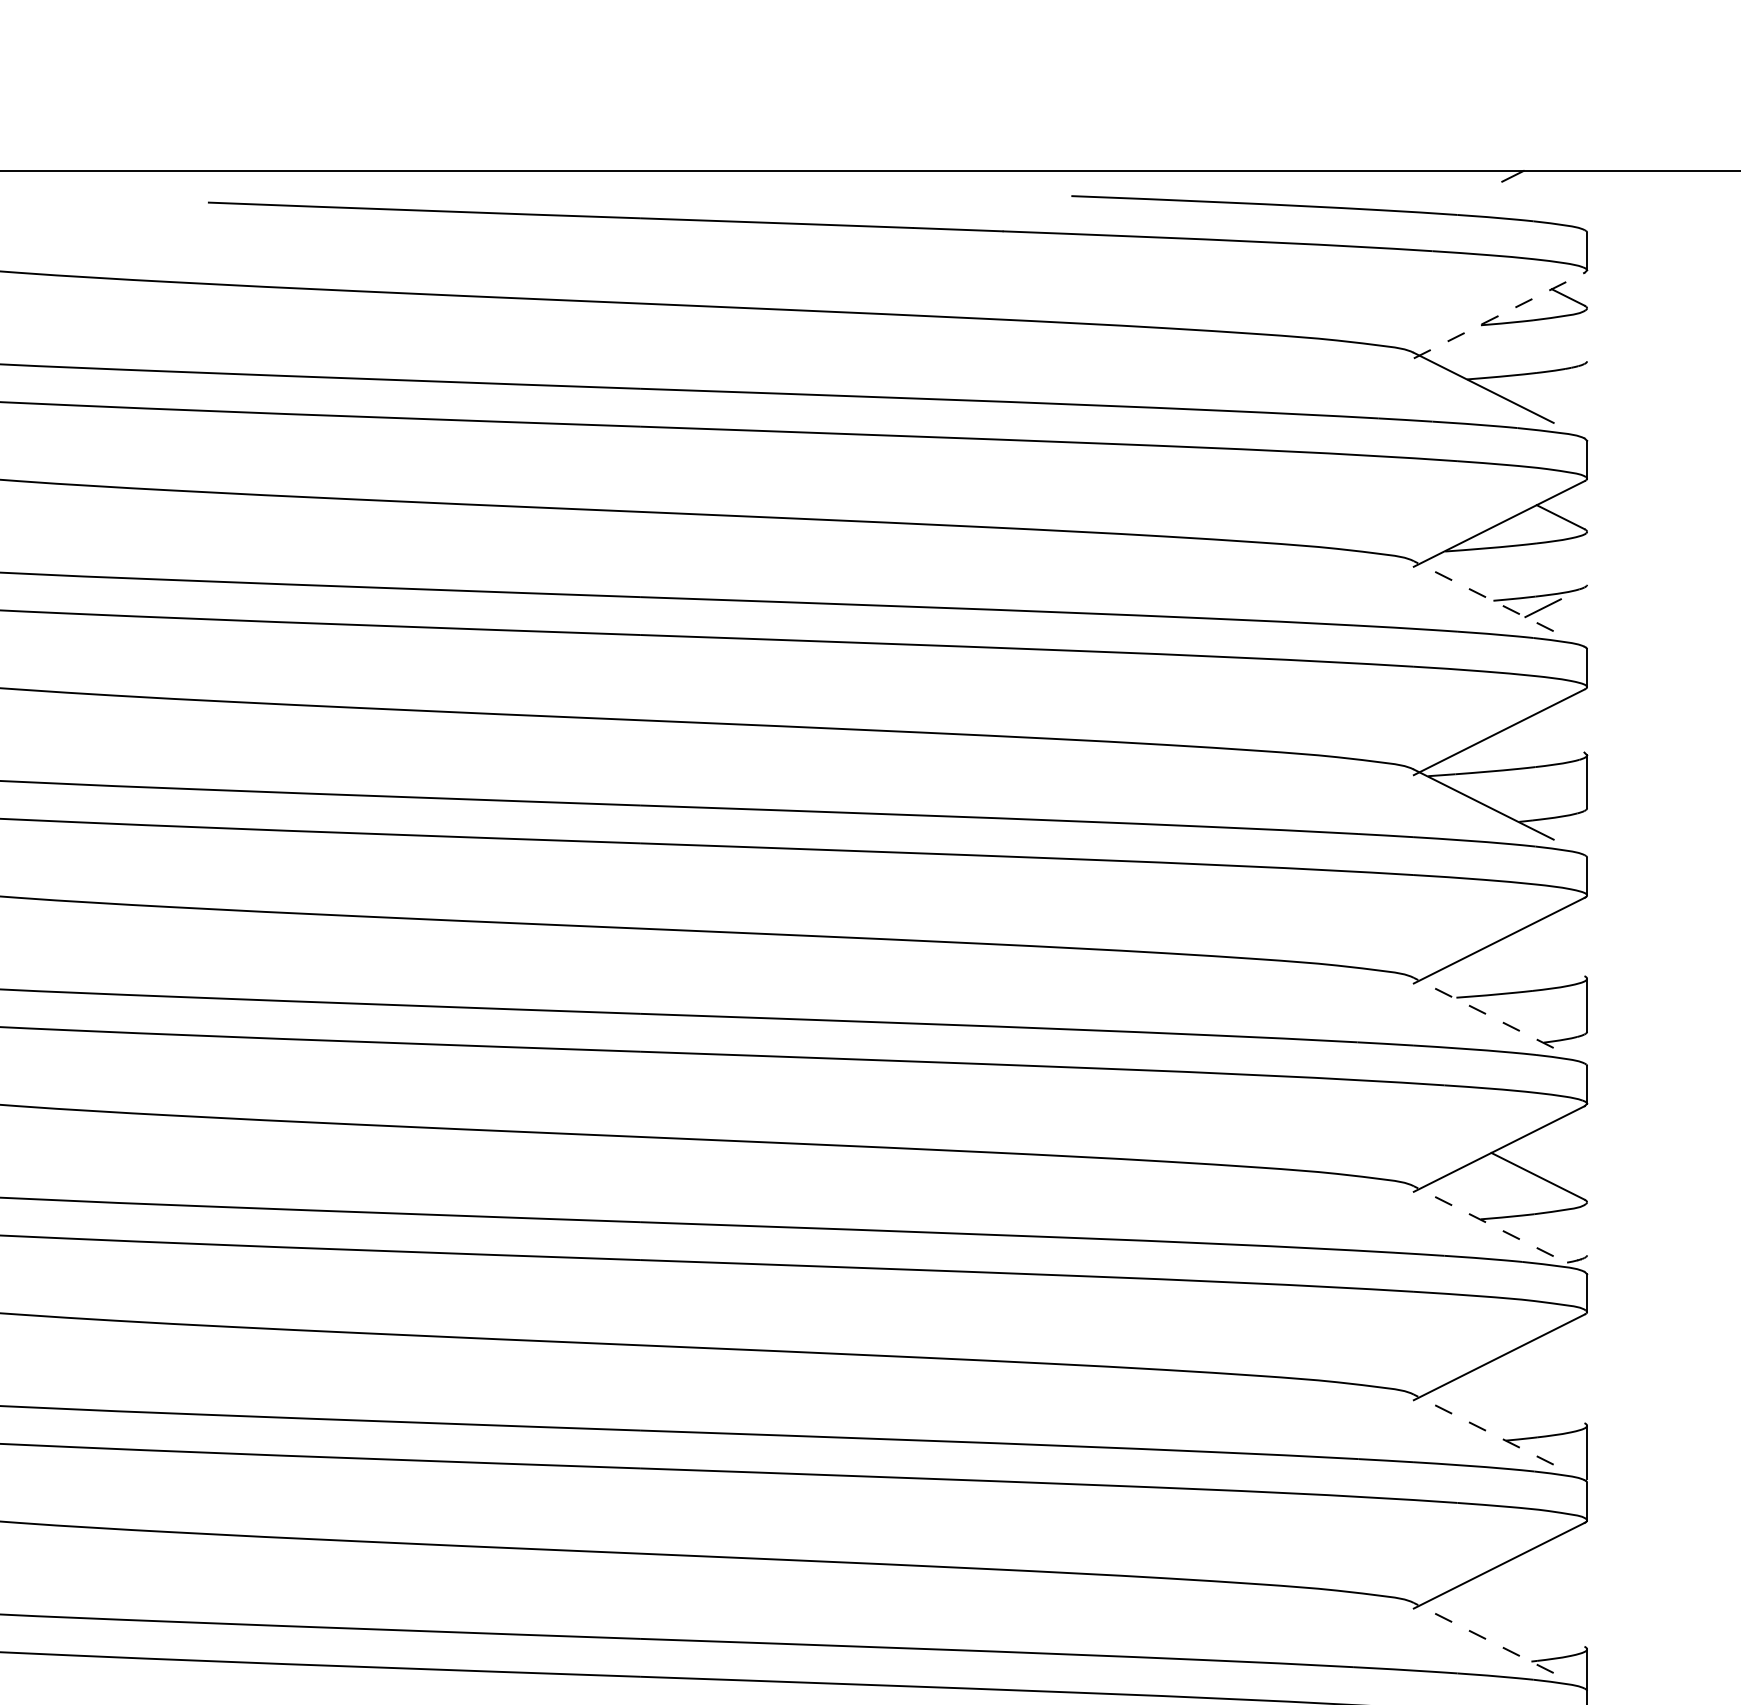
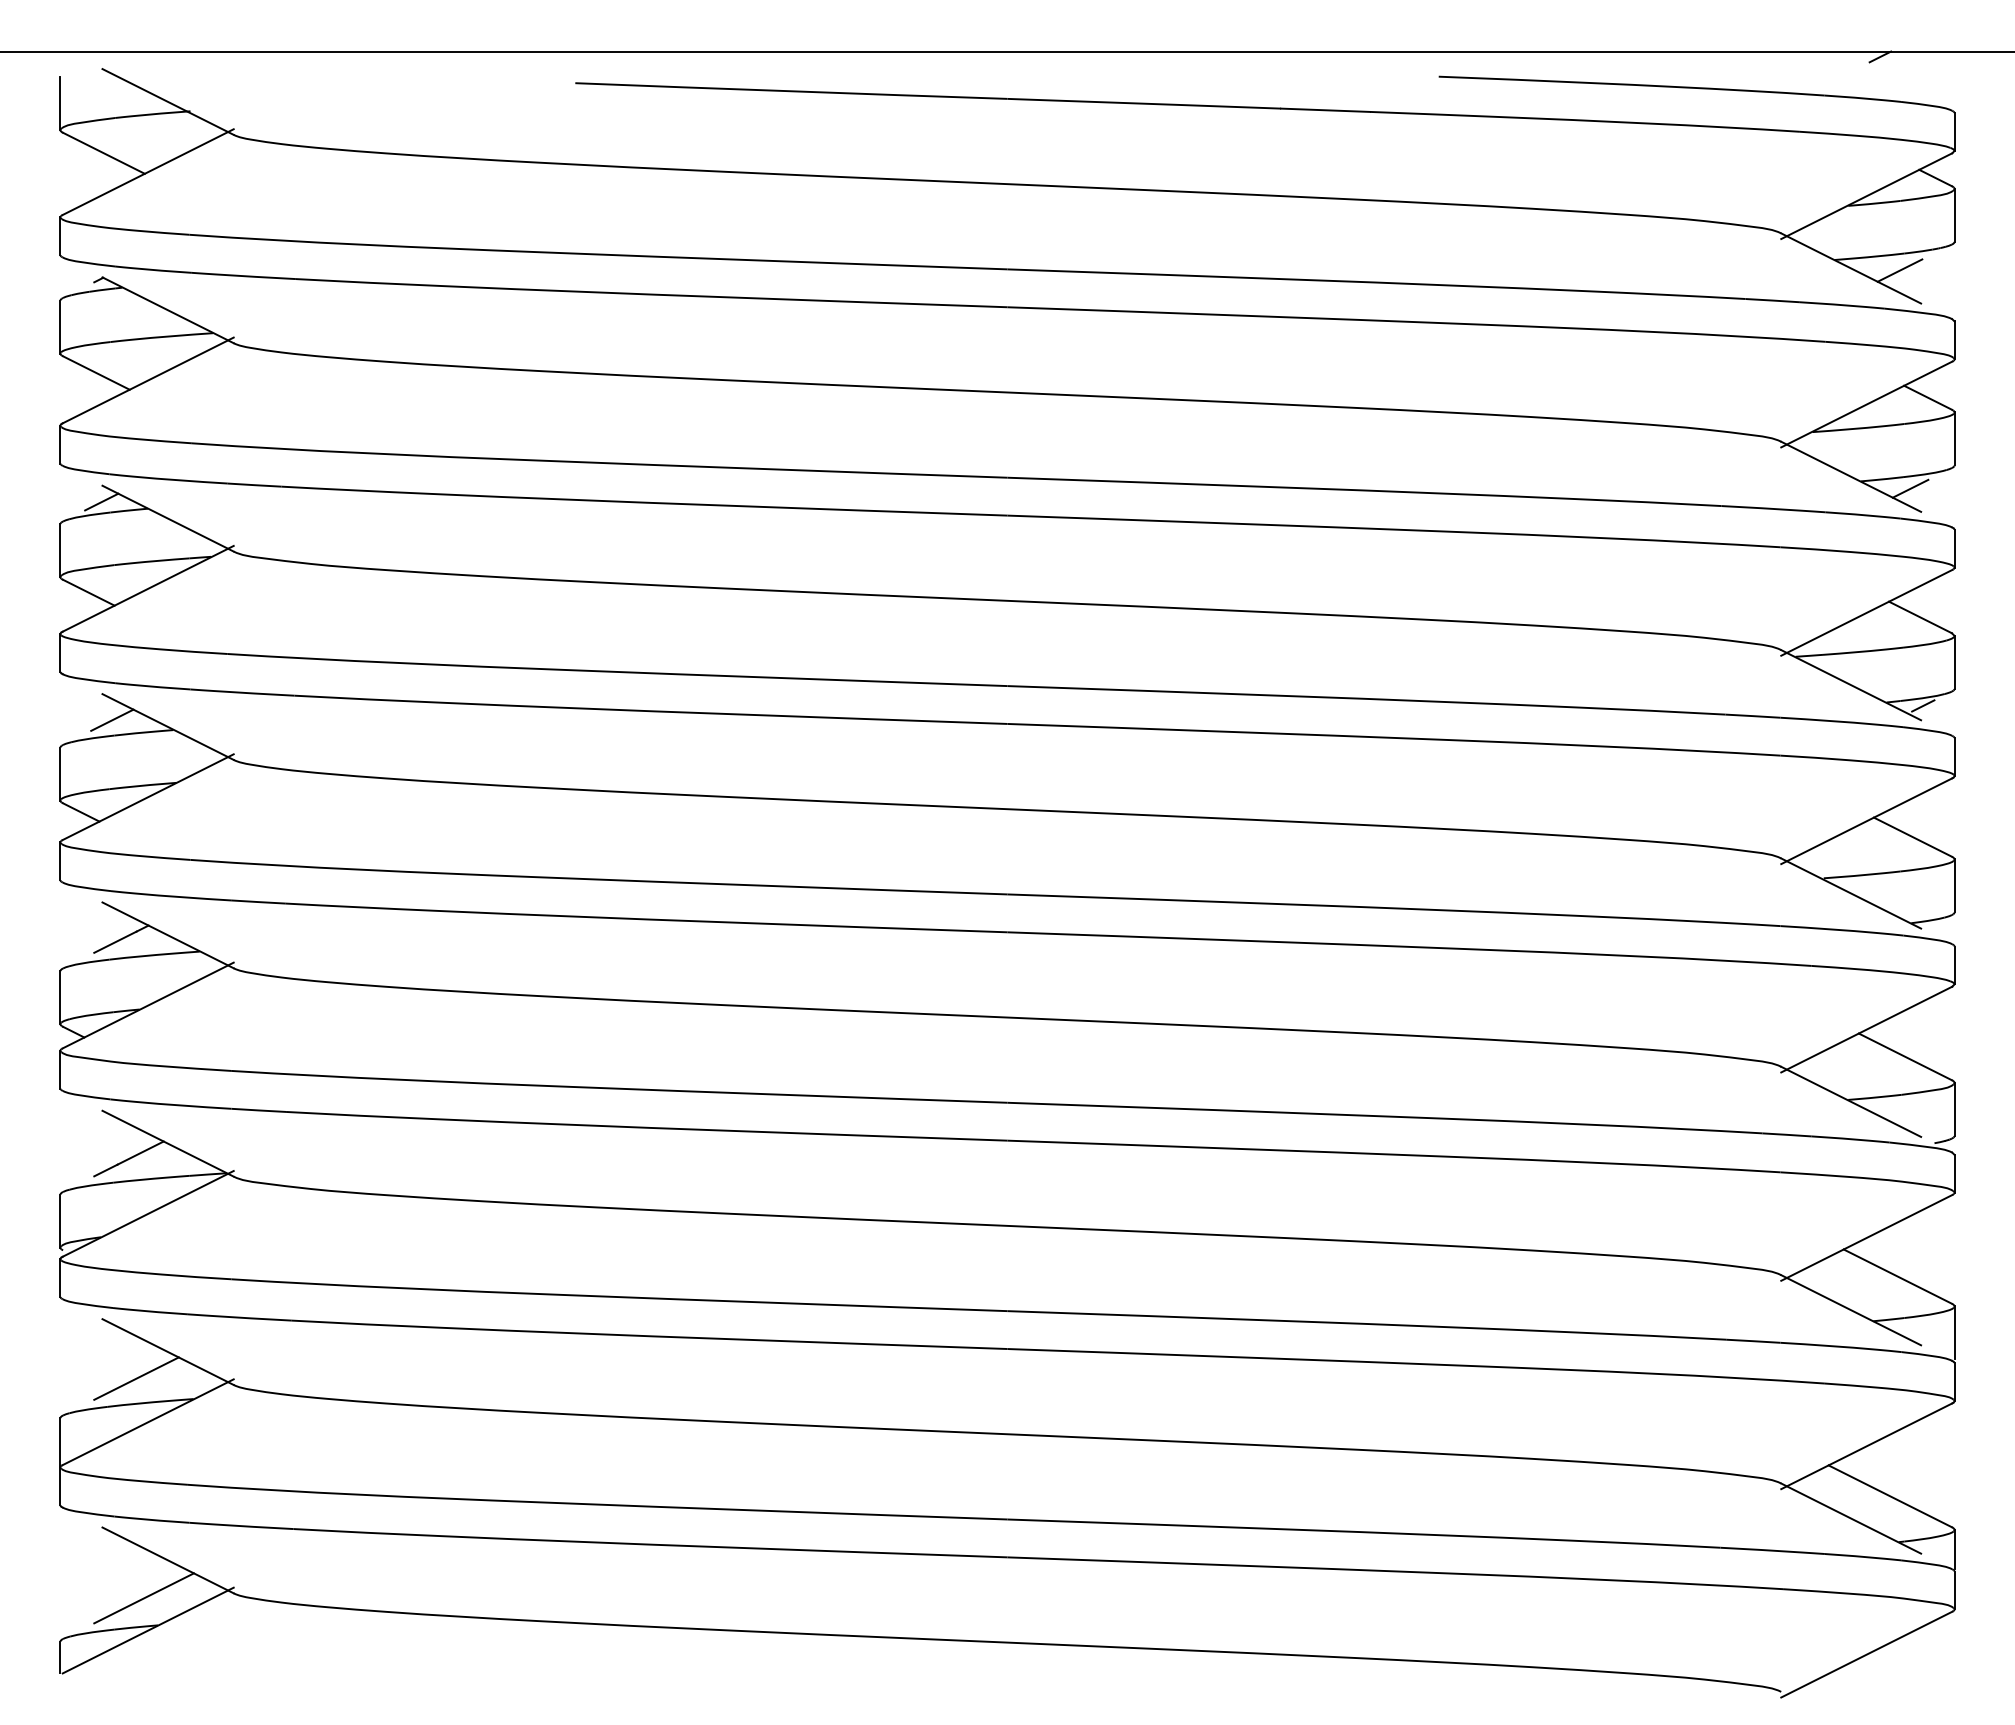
line: (1499, 315) -> (1866, 196), dashed -> solid
line: (1587, 333) -> (1954, 214), added
line: (1532, 389) -> (1899, 270), added
line: (1587, 557) -> (1954, 438), added
line: (1483, 595) -> (1850, 476), dashed -> solid
line: (1553, 736) -> (1920, 617), added
line: (1556, 824) -> (1923, 705), added
line: (1545, 955) -> (1912, 836), added
line: (1483, 1012) -> (1850, 893), dashed -> solid
line: (1483, 1220) -> (1850, 1101), dashed -> solid
line: (1587, 1227) -> (1954, 1108), added
line: (1530, 1395) -> (1897, 1276), added
line: (1483, 1429) -> (1850, 1310), dashed -> solid
line: (1522, 1615) -> (1889, 1496), added
line: (1483, 1637) -> (1850, 1518), dashed -> solid

